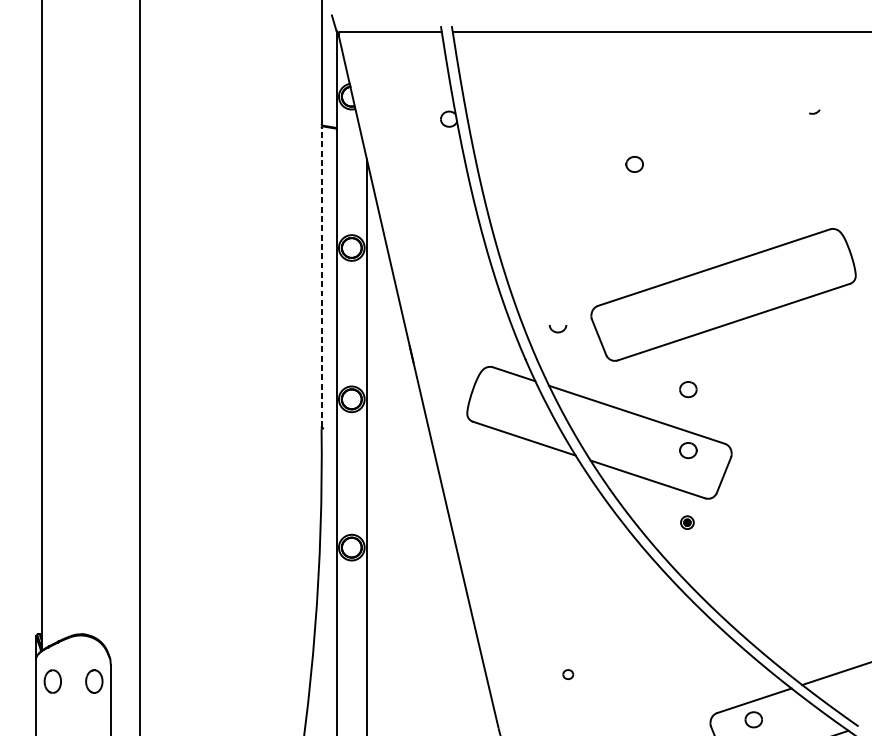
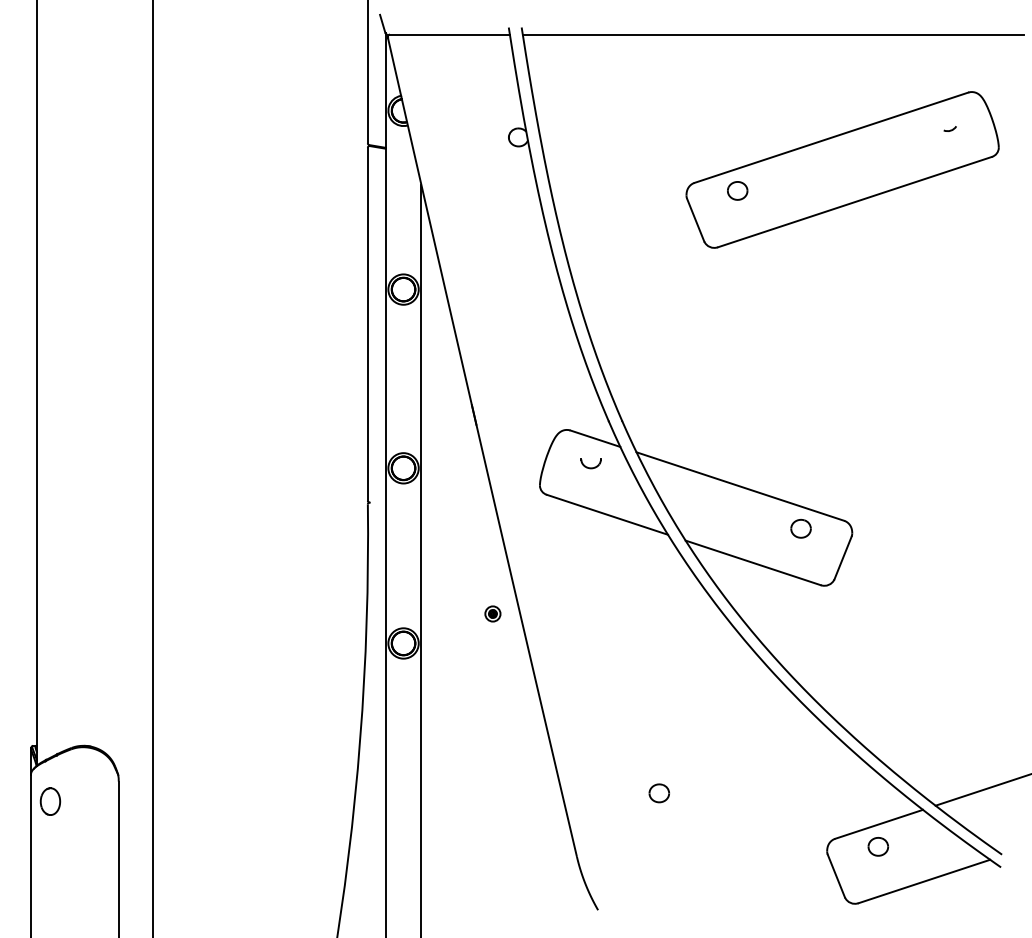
line: (321, 276) -> (367, 323), dashed -> solid
part: (723, 294) -> (842, 169), moved
part: (557, 328) -> (590, 463), moved
part: (687, 389) -> (800, 456), removed
part: (687, 522) -> (492, 613), moved
part: (567, 674) -> (658, 793), size x1.67
part: (94, 681) -> (99, 801), removed

